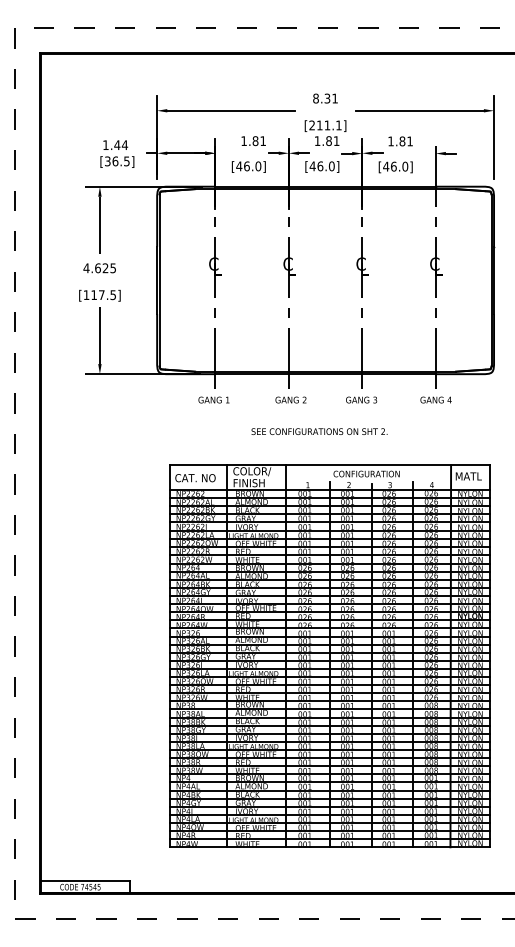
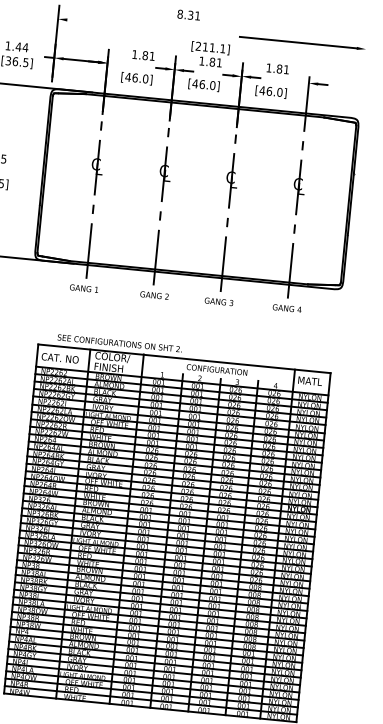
text: (325, 98) -> (188, 15), moved
line: (231, 110) -> (126, 25), removed
line: (494, 137) -> (364, 73), removed
text: (319, 431) -> (119, 343), moved

